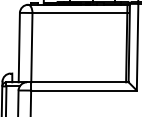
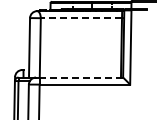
line: (80, 13) -> (81, 18), solid -> dashed
line: (80, 82) -> (81, 77), solid -> dashed

